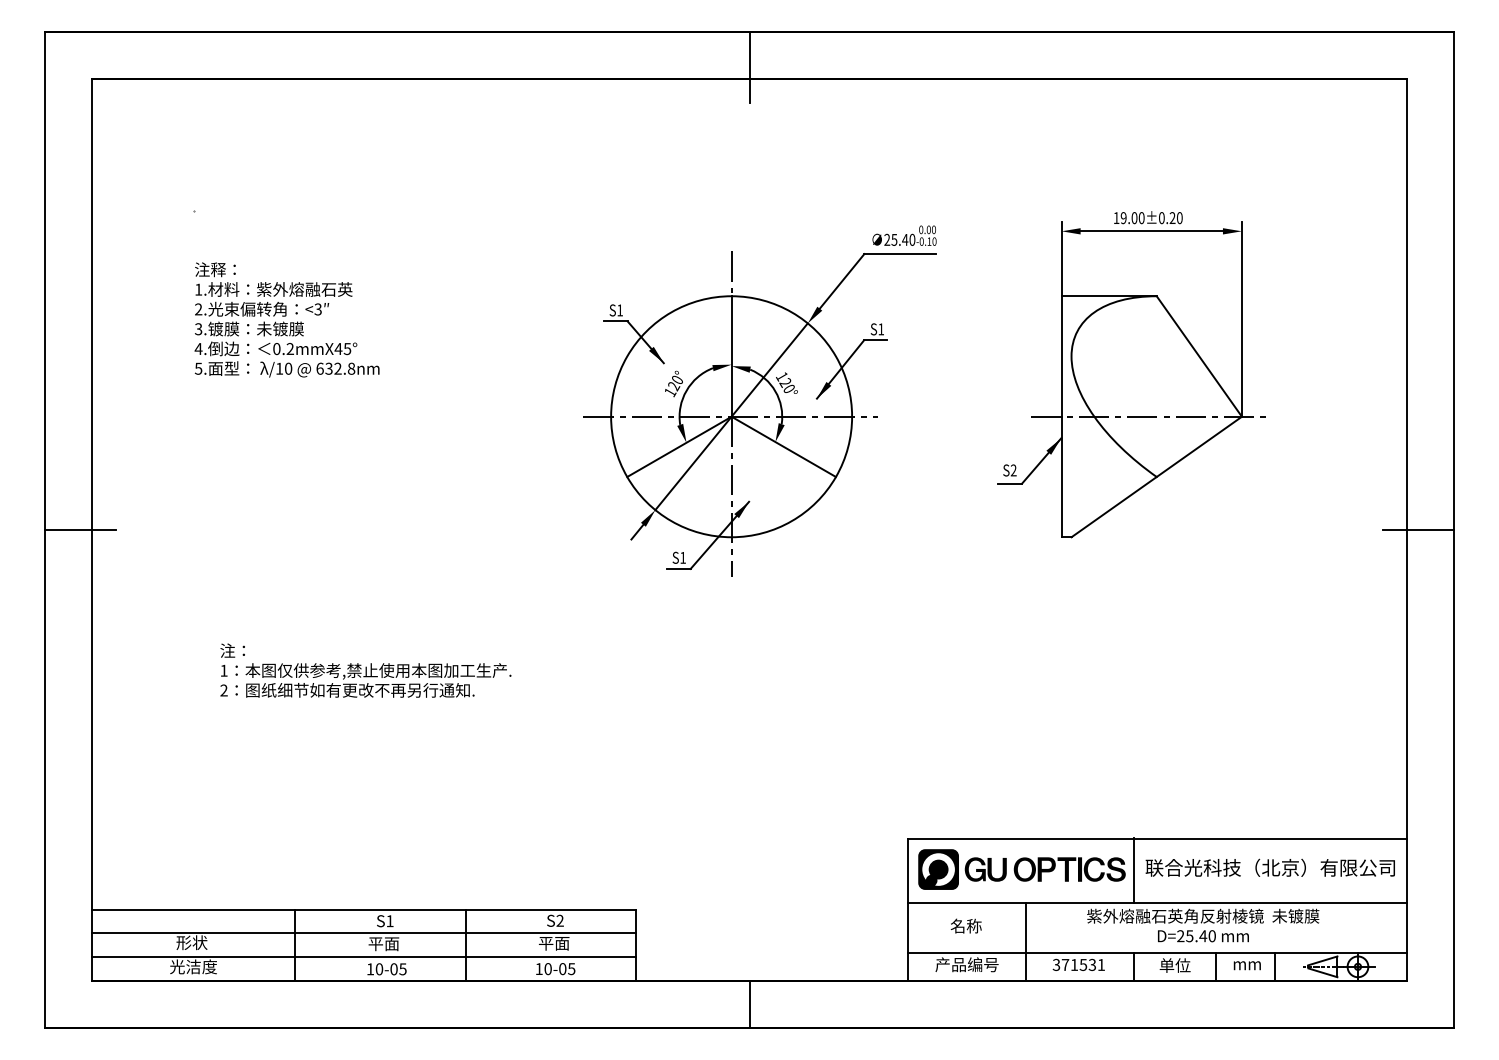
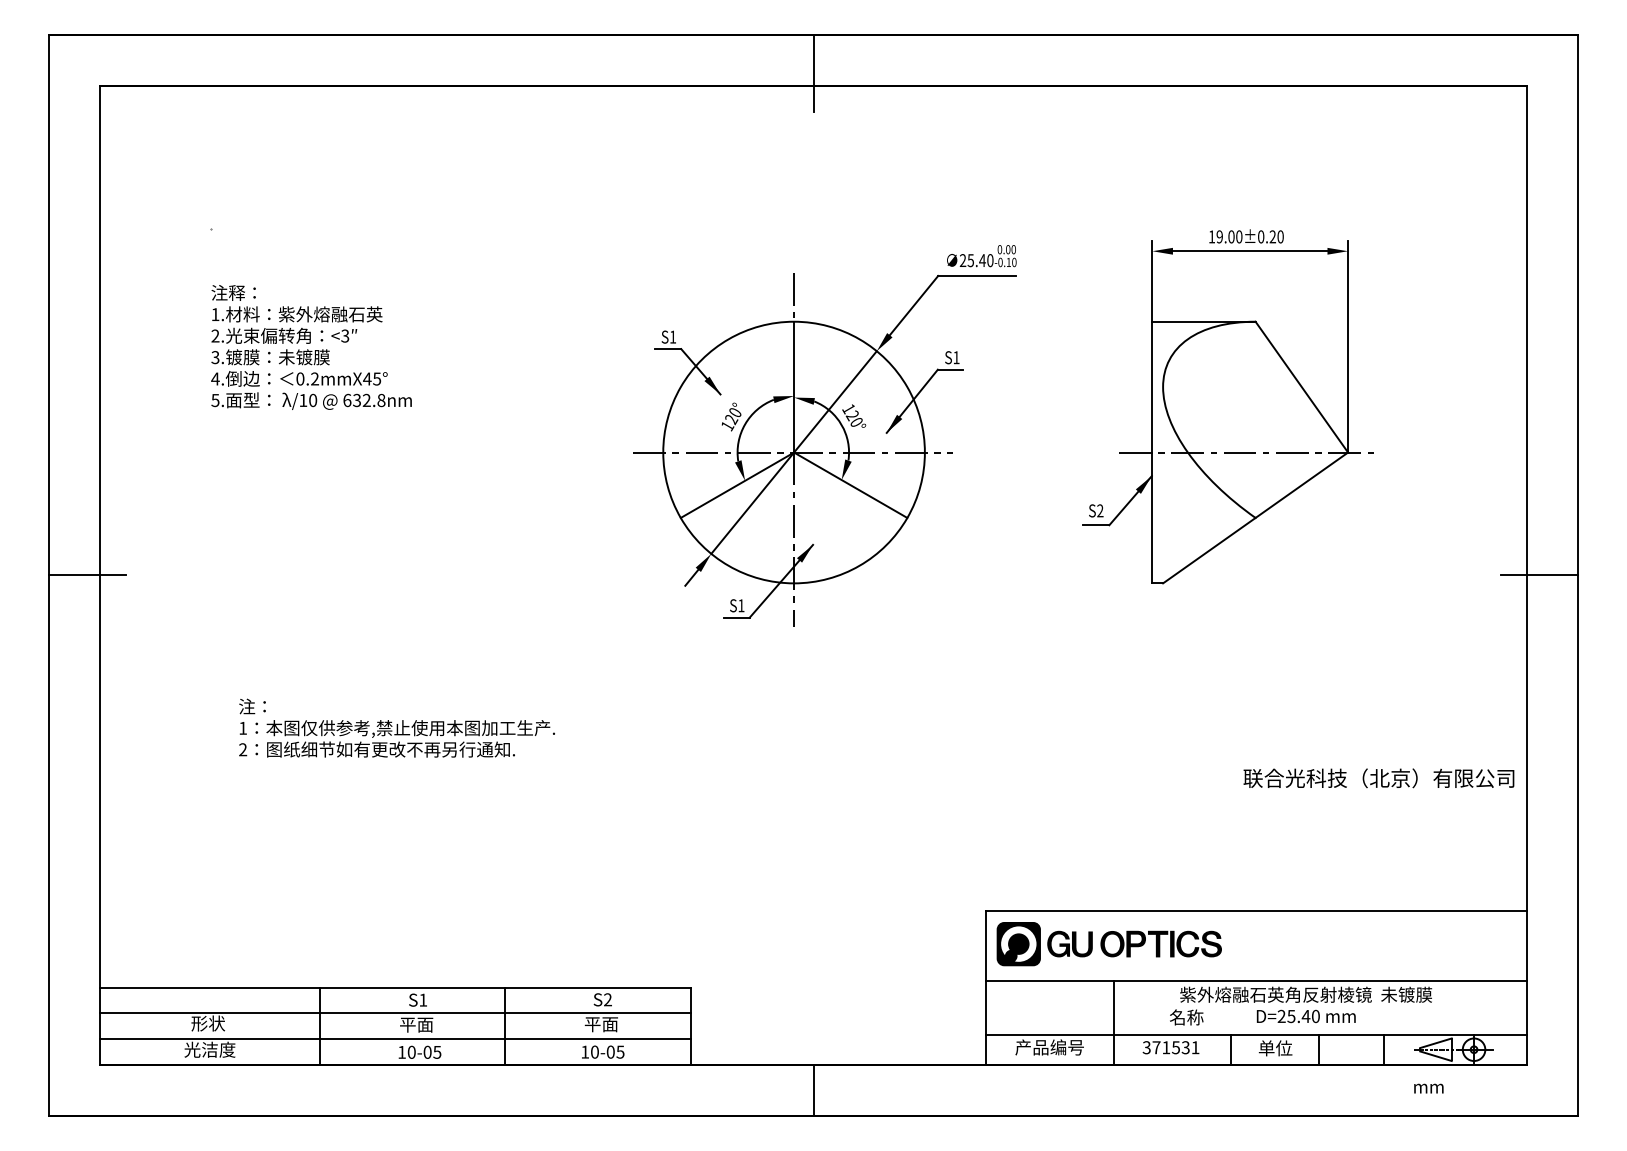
text: (1269, 867) -> (1378, 777), moved
line: (1134, 870) -> (1231, 945), removed
text: (965, 925) -> (1185, 1016), moved
text: (1246, 965) -> (1427, 1088), moved

